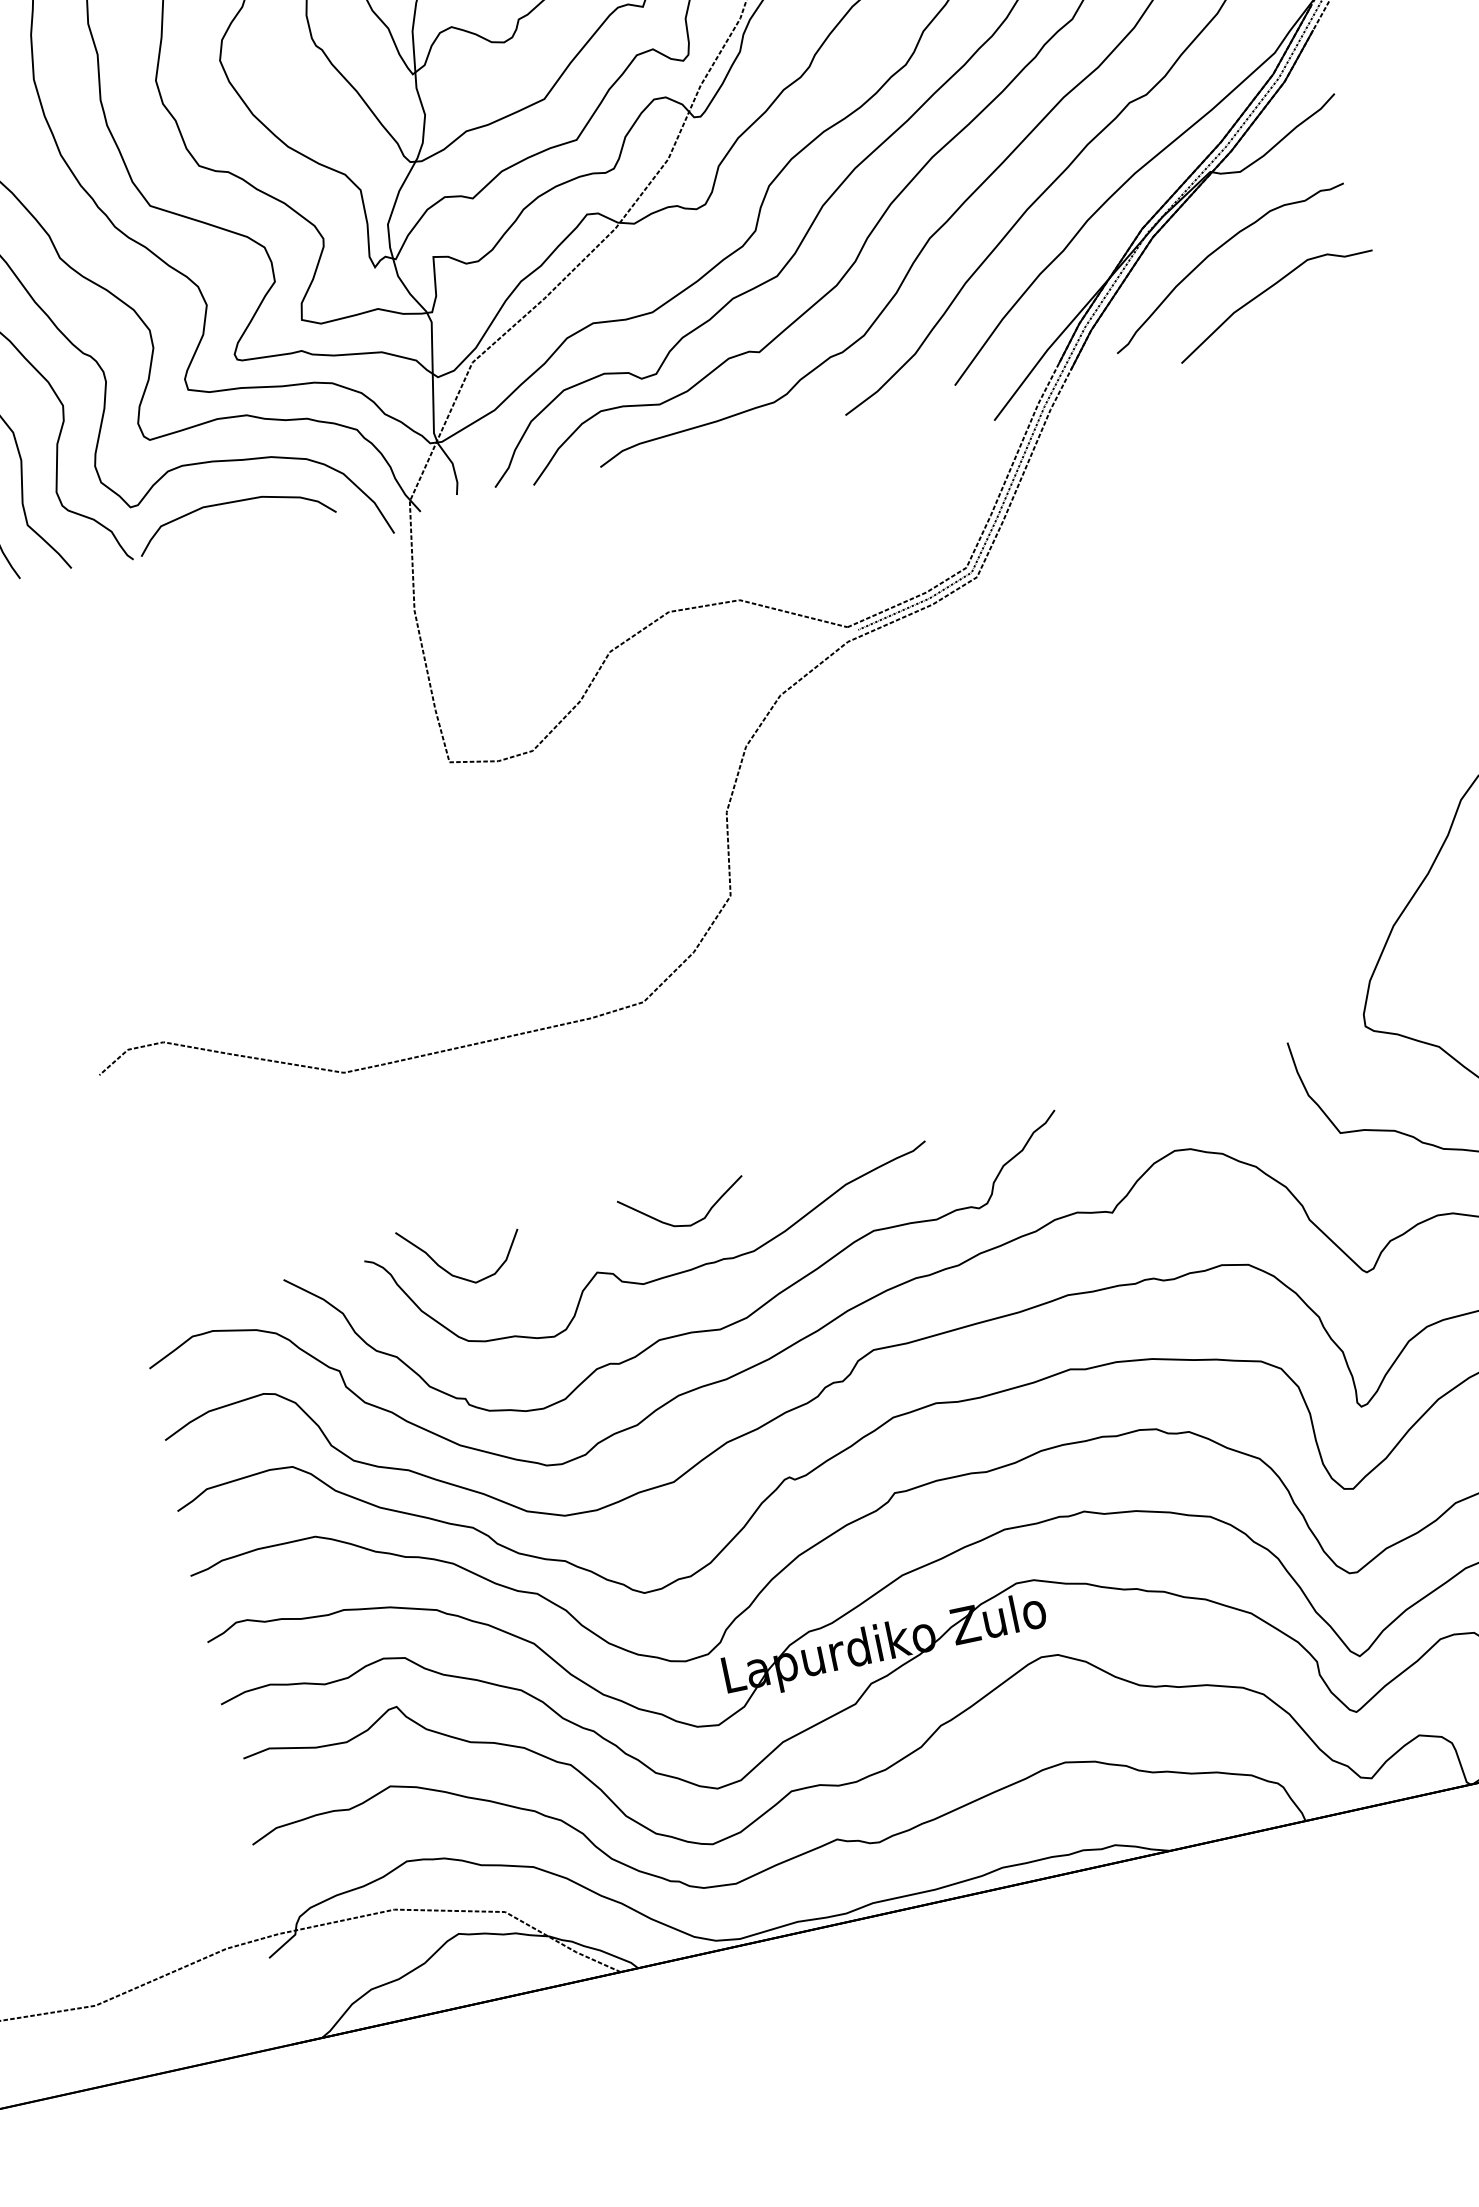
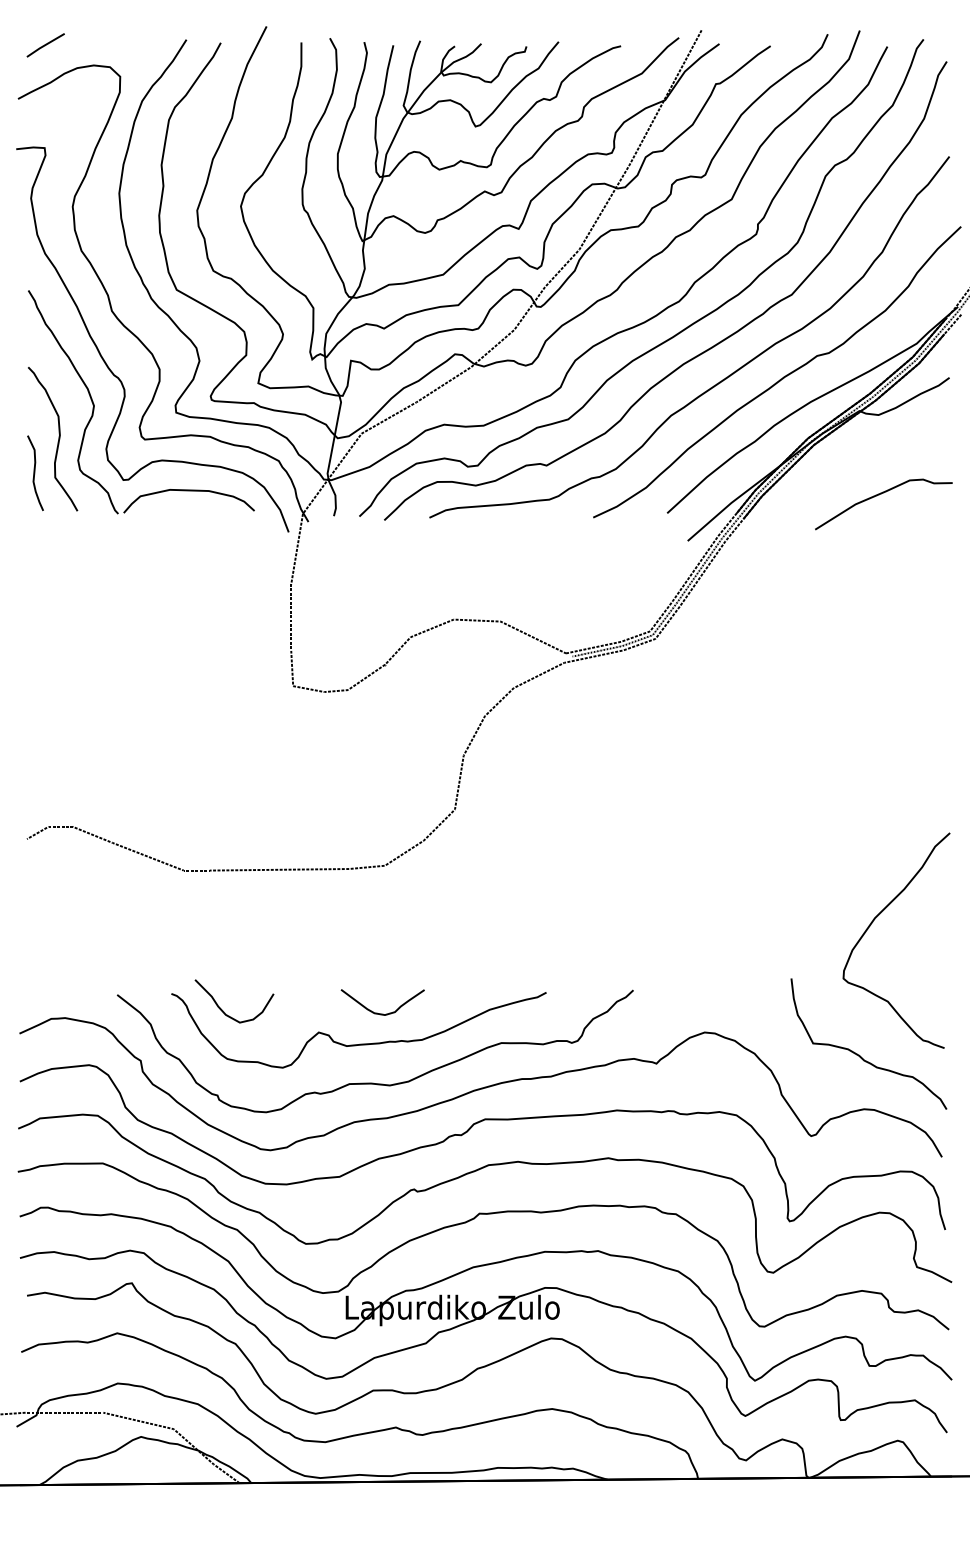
part: (1217, 250) -> (853, 462), removed

